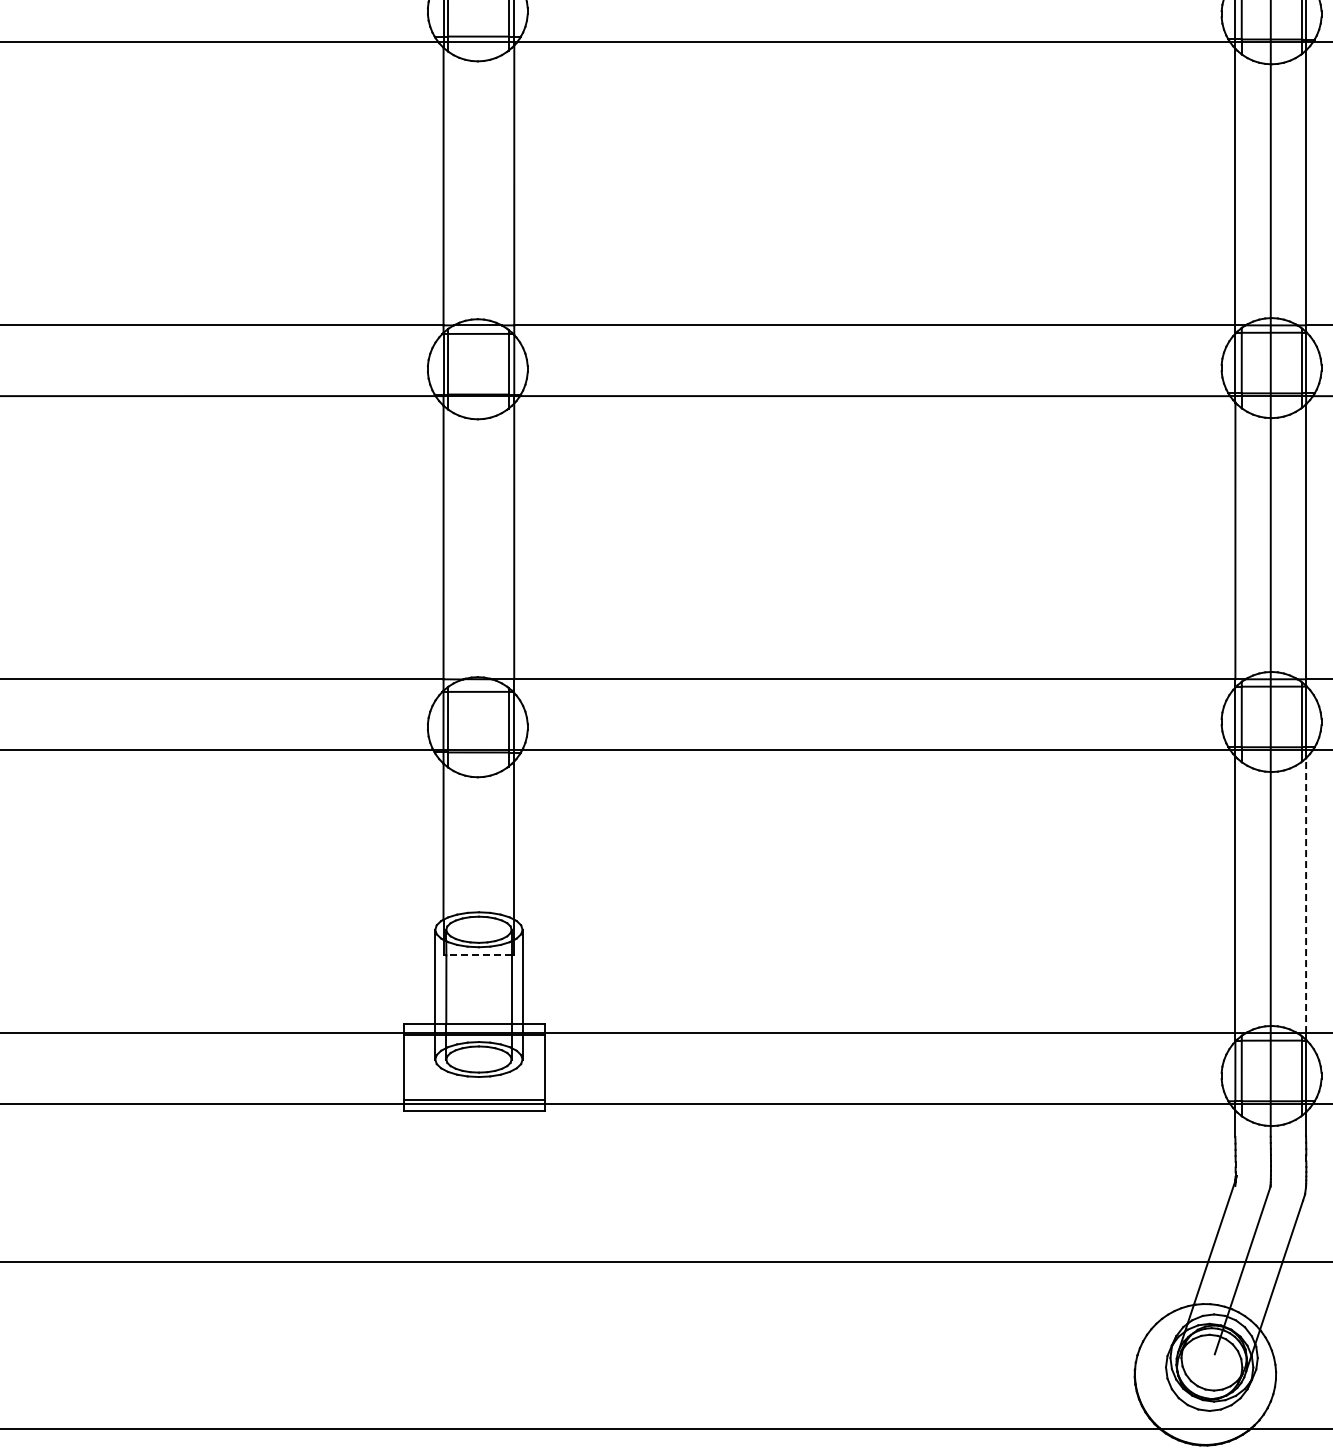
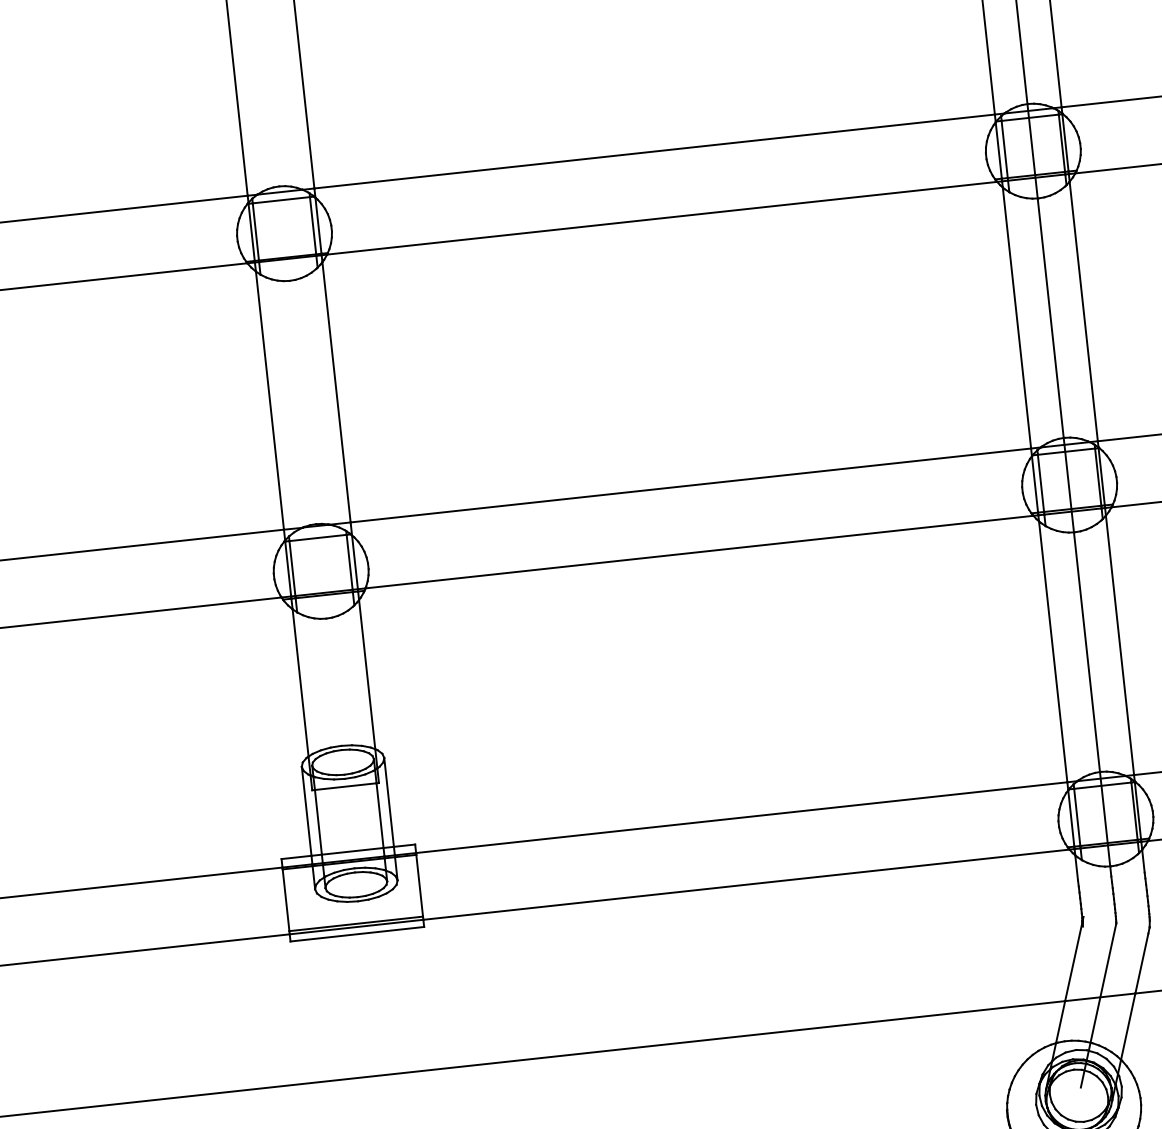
line: (1306, 895) -> (1120, 645), dashed -> solid
line: (479, 955) -> (346, 786), dashed -> solid

